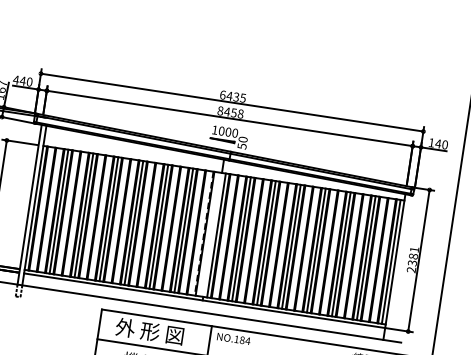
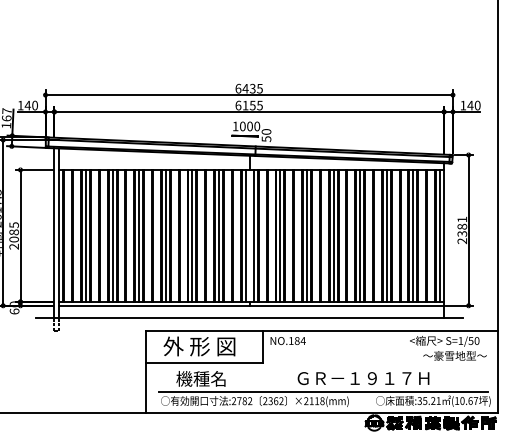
text: (16, 79) -> (20, 105), 440 -> 140
text: (230, 112) -> (248, 105), 8458 -> 6155
line: (208, 233) -> (245, 235), added
line: (203, 234) -> (240, 236), dashed -> solid

